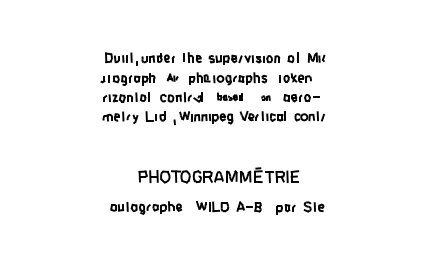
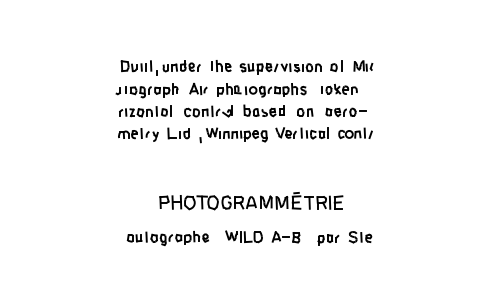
part: (172, 77) -> (198, 88), size x1.43
part: (229, 96) -> (263, 110), size x1.43
part: (266, 98) -> (305, 112), size x1.67

